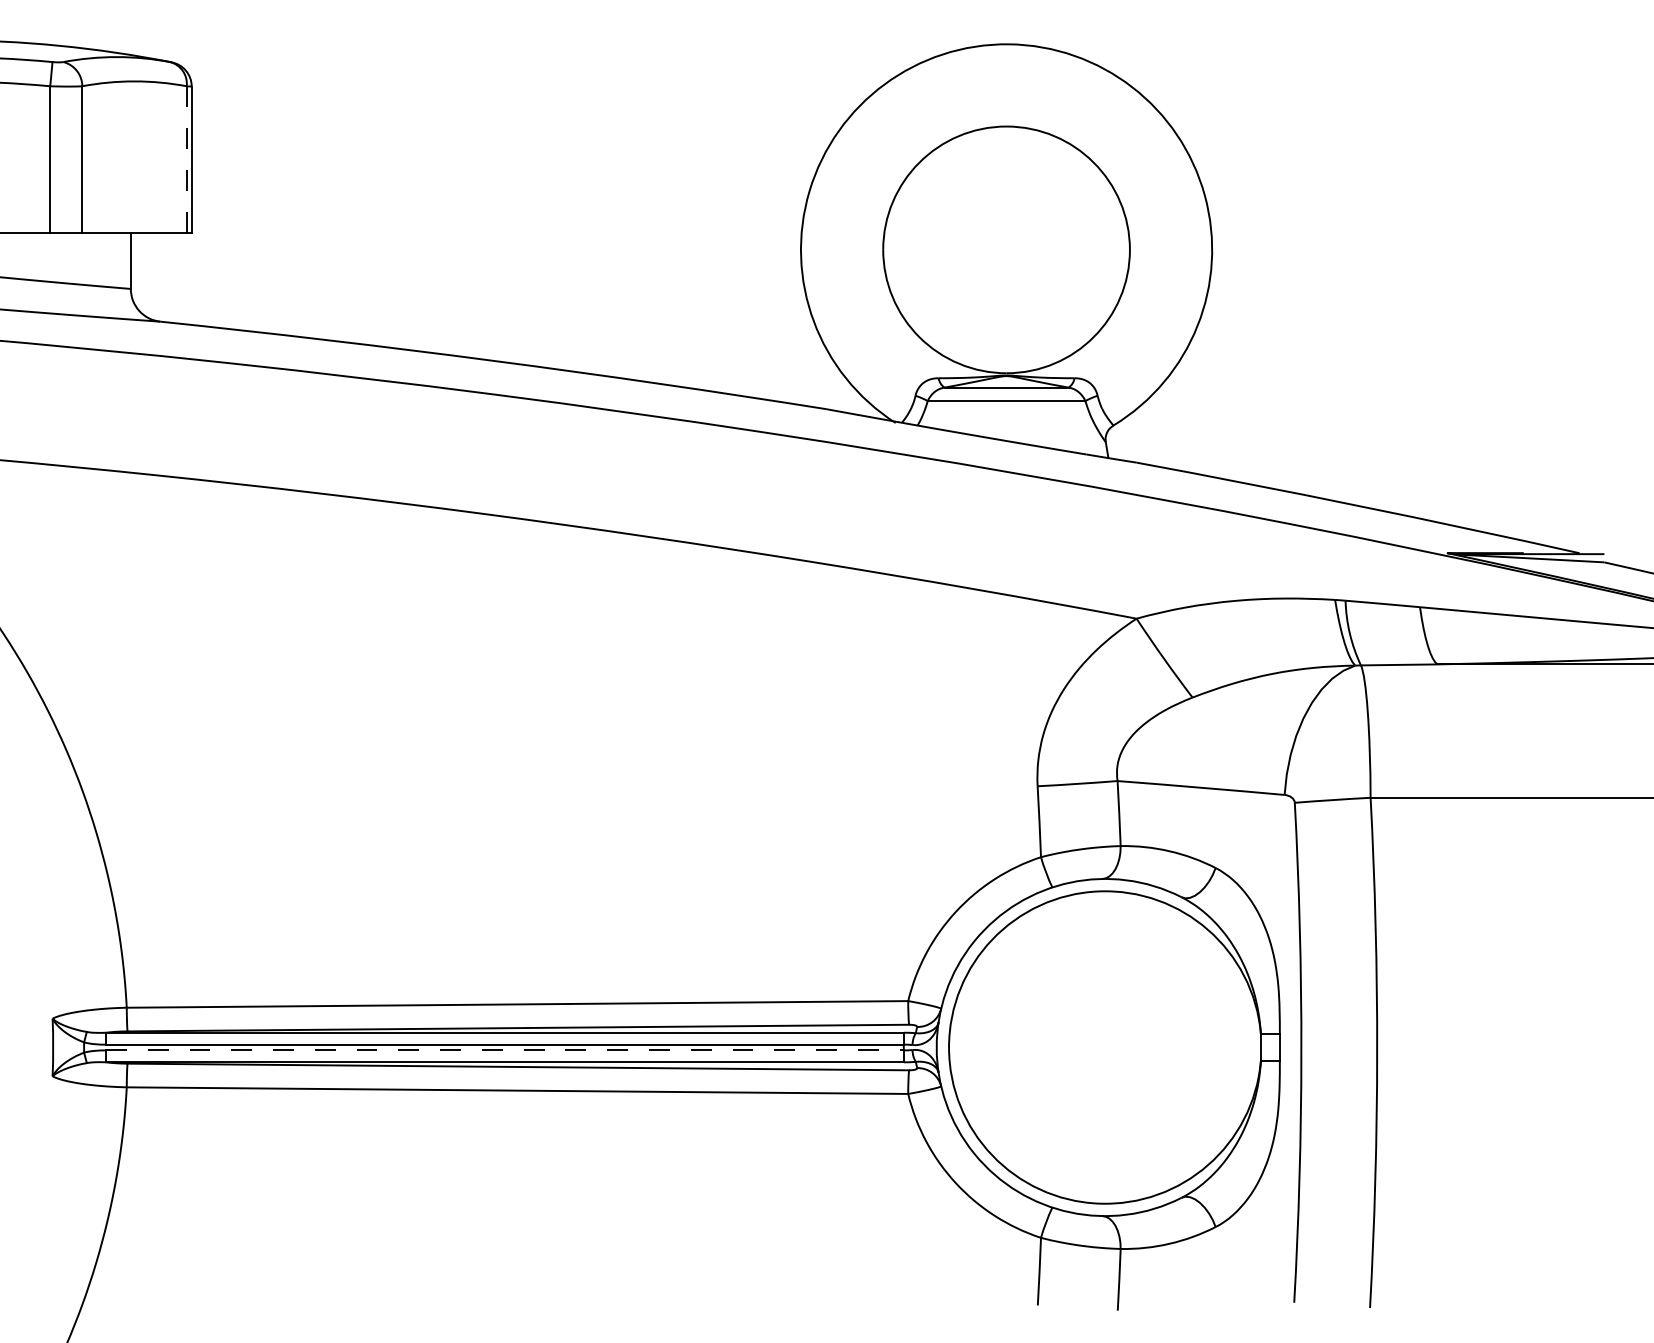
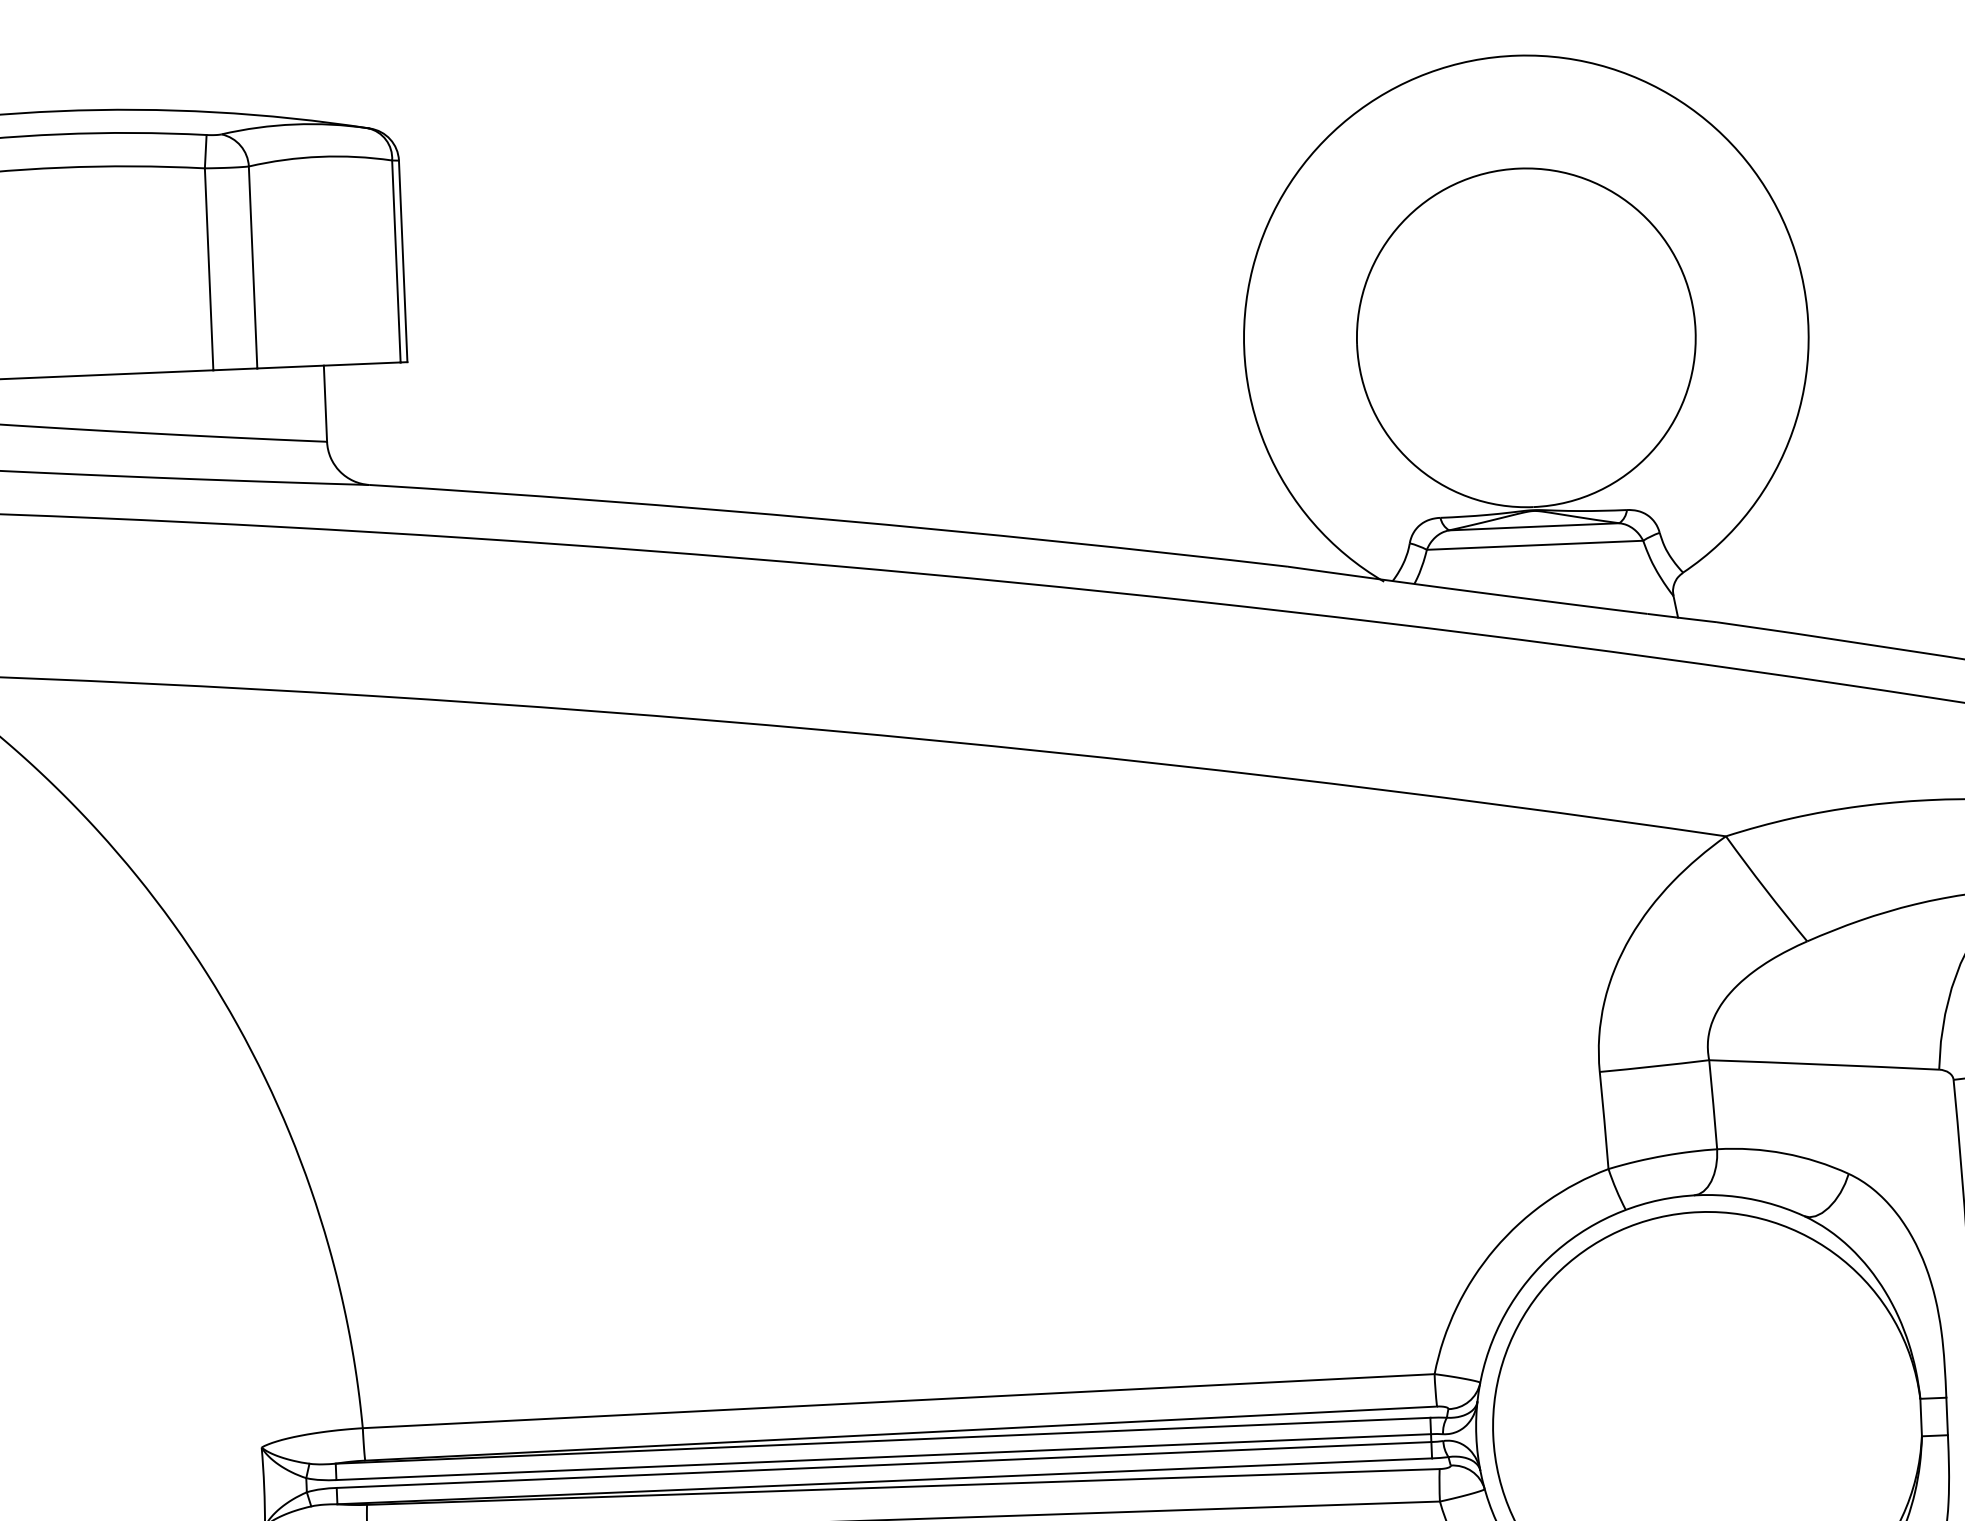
line: (186, 159) -> (395, 260), dashed -> solid
line: (504, 1050) -> (883, 1465), dashed -> solid

